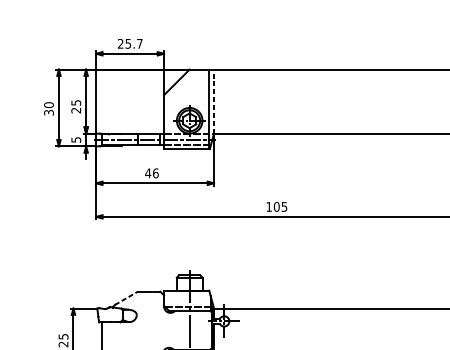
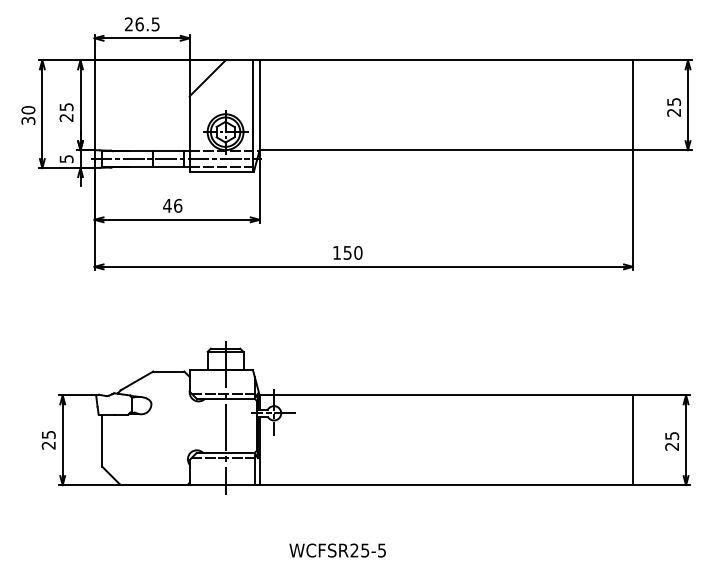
text: (133, 43) -> (147, 24), 25.7 -> 26.5
line: (213, 101) -> (259, 105), dashed -> solid
text: (280, 206) -> (352, 252), 105 -> 150
line: (126, 297) -> (137, 380), dashed -> solid

